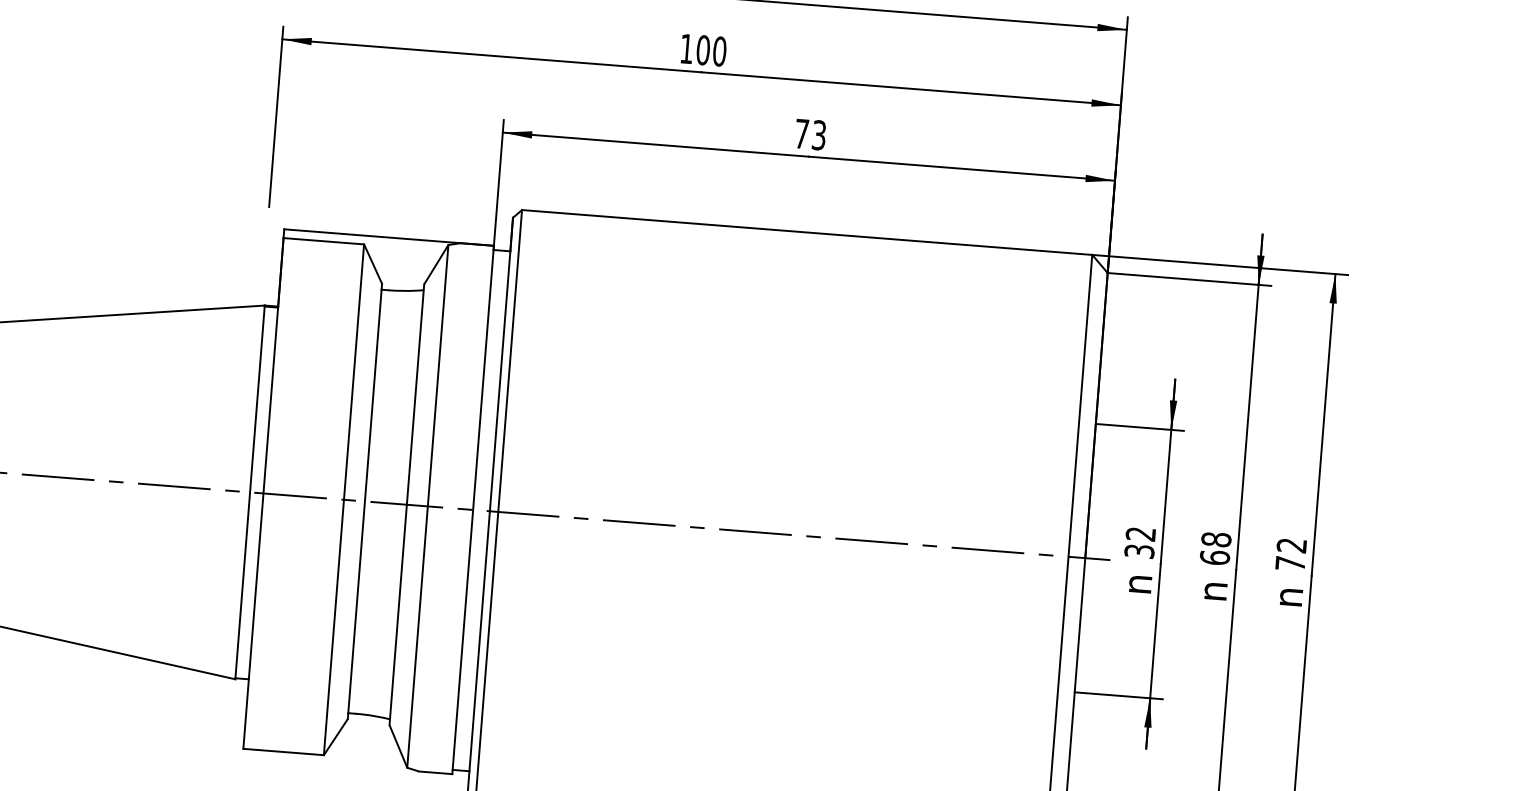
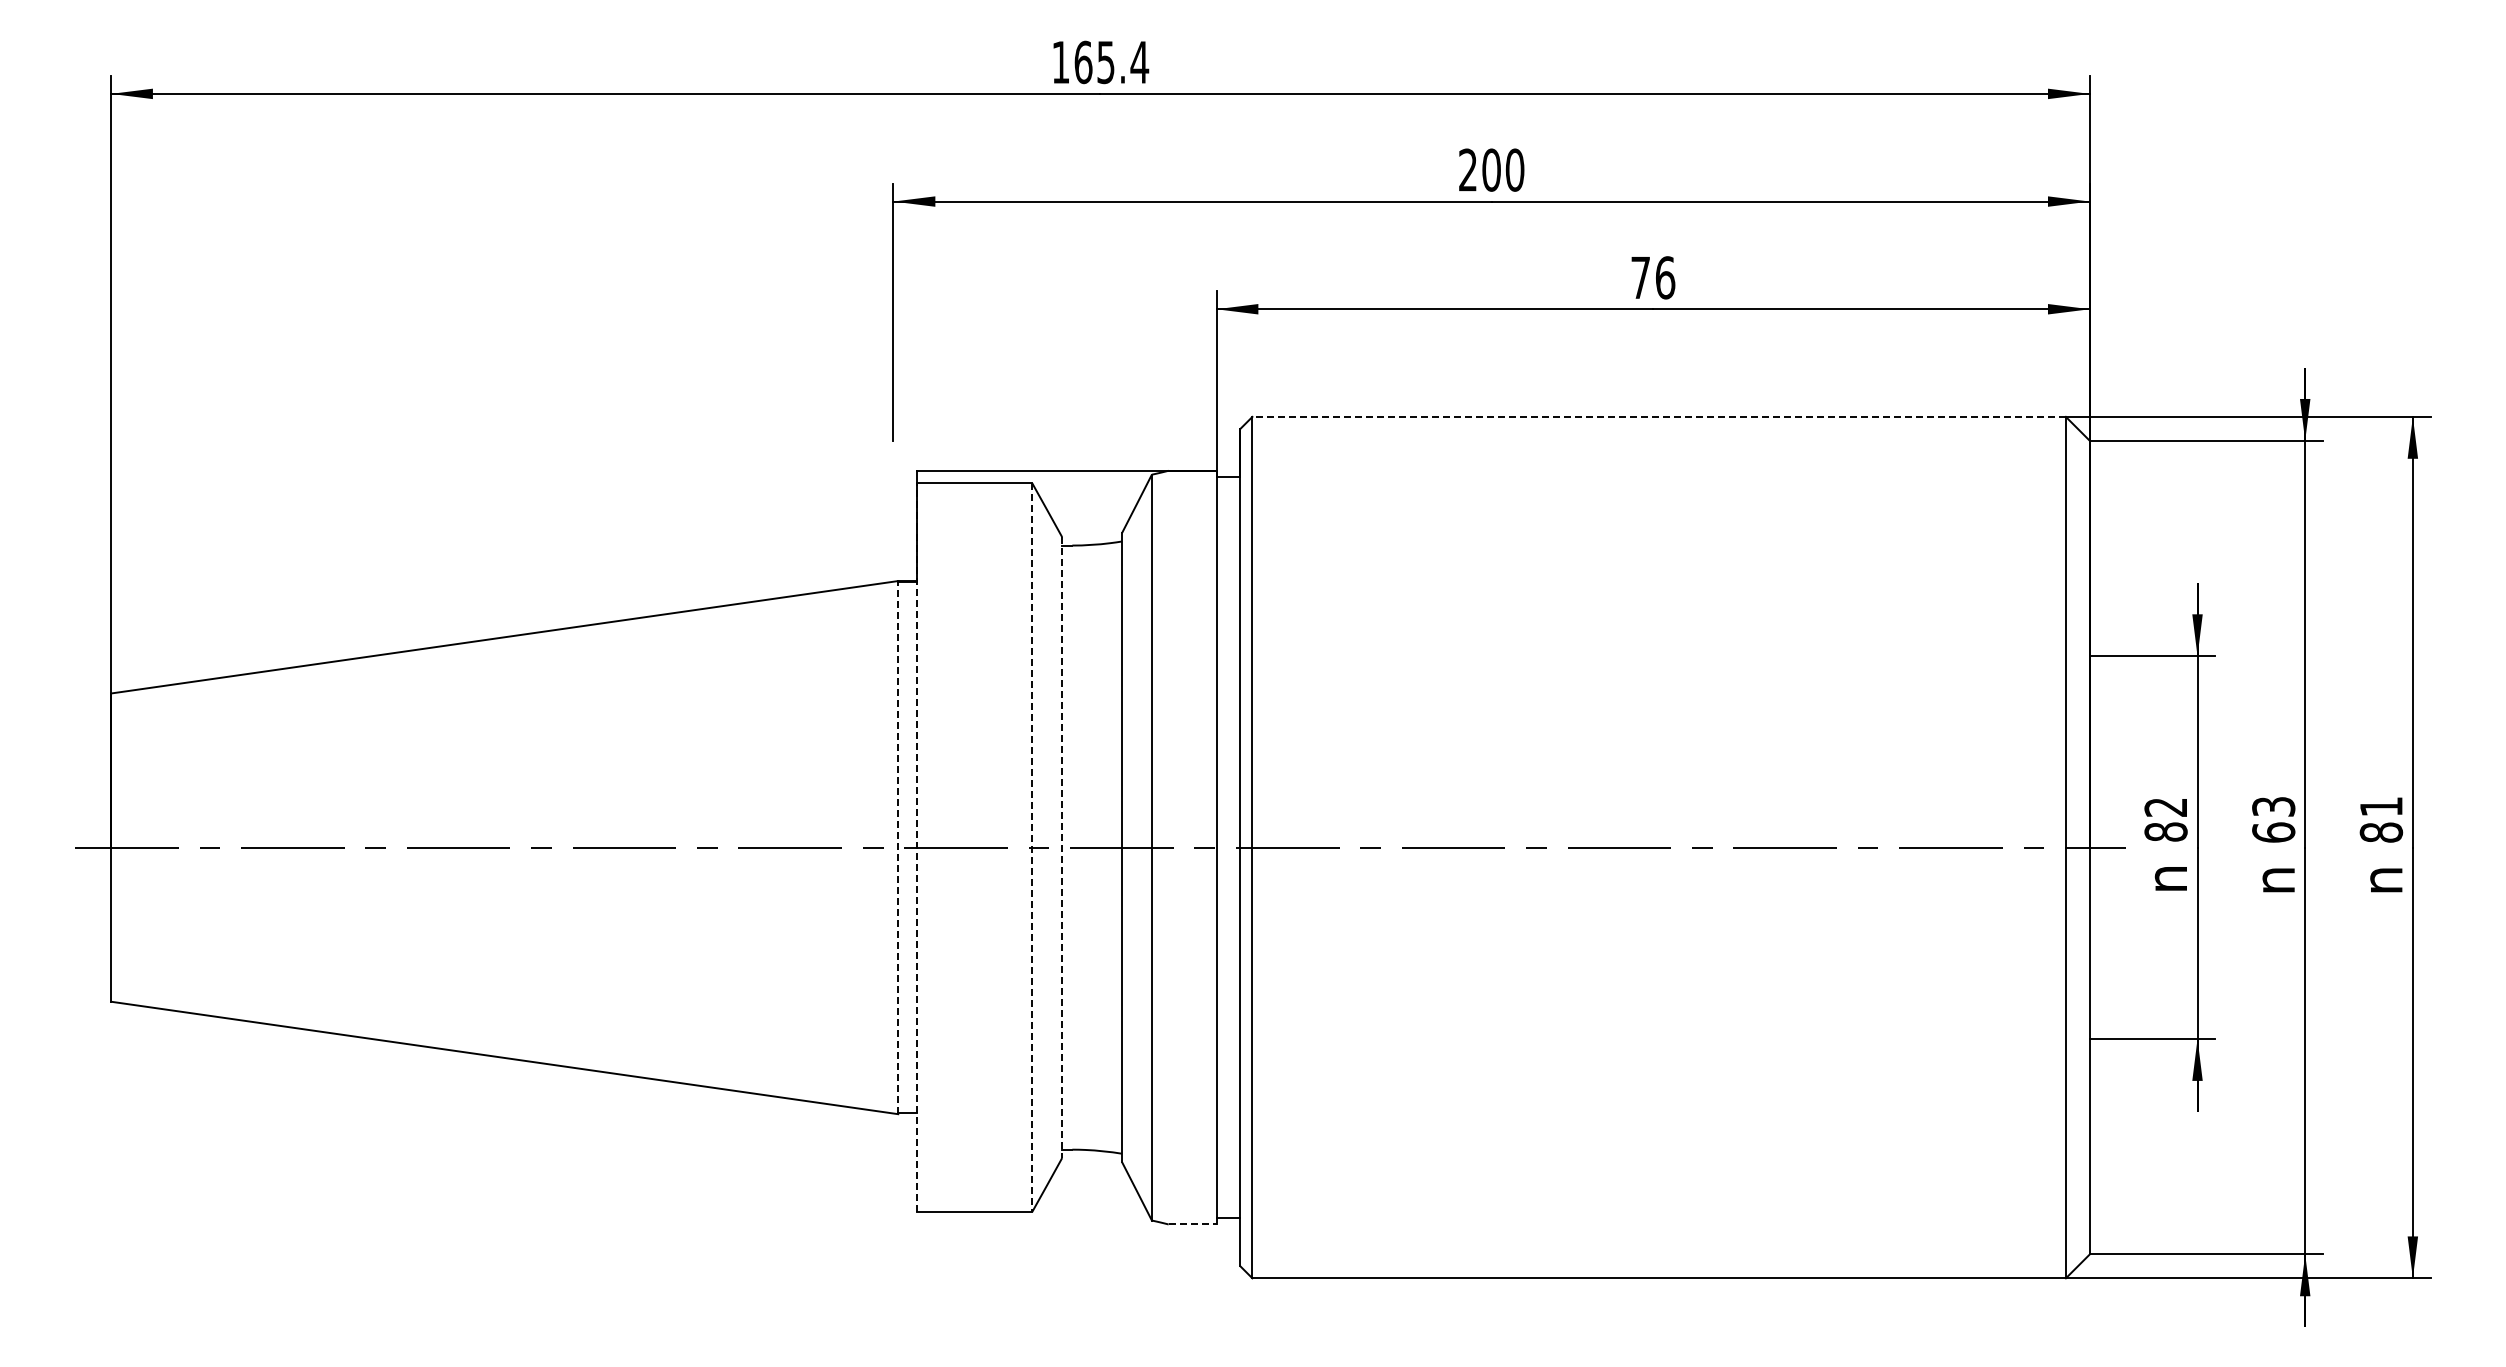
text: (686, 48) -> (1467, 169), 100 -> 200
text: (819, 135) -> (1665, 277), 73 -> 76
line: (807, 232) -> (1659, 416), solid -> dashed
line: (250, 492) -> (898, 847), solid -> dashed
line: (263, 493) -> (917, 847), solid -> dashed
line: (344, 500) -> (1032, 848), solid -> dashed
line: (365, 502) -> (1062, 848), solid -> dashed
text: (1216, 539) -> (2273, 806), 68 -> 63
text: (1139, 551) -> (2165, 831), 32 -> 82
text: (1291, 554) -> (2381, 819), 72 -> 81
line: (435, 772) -> (1192, 1224), solid -> dashed

